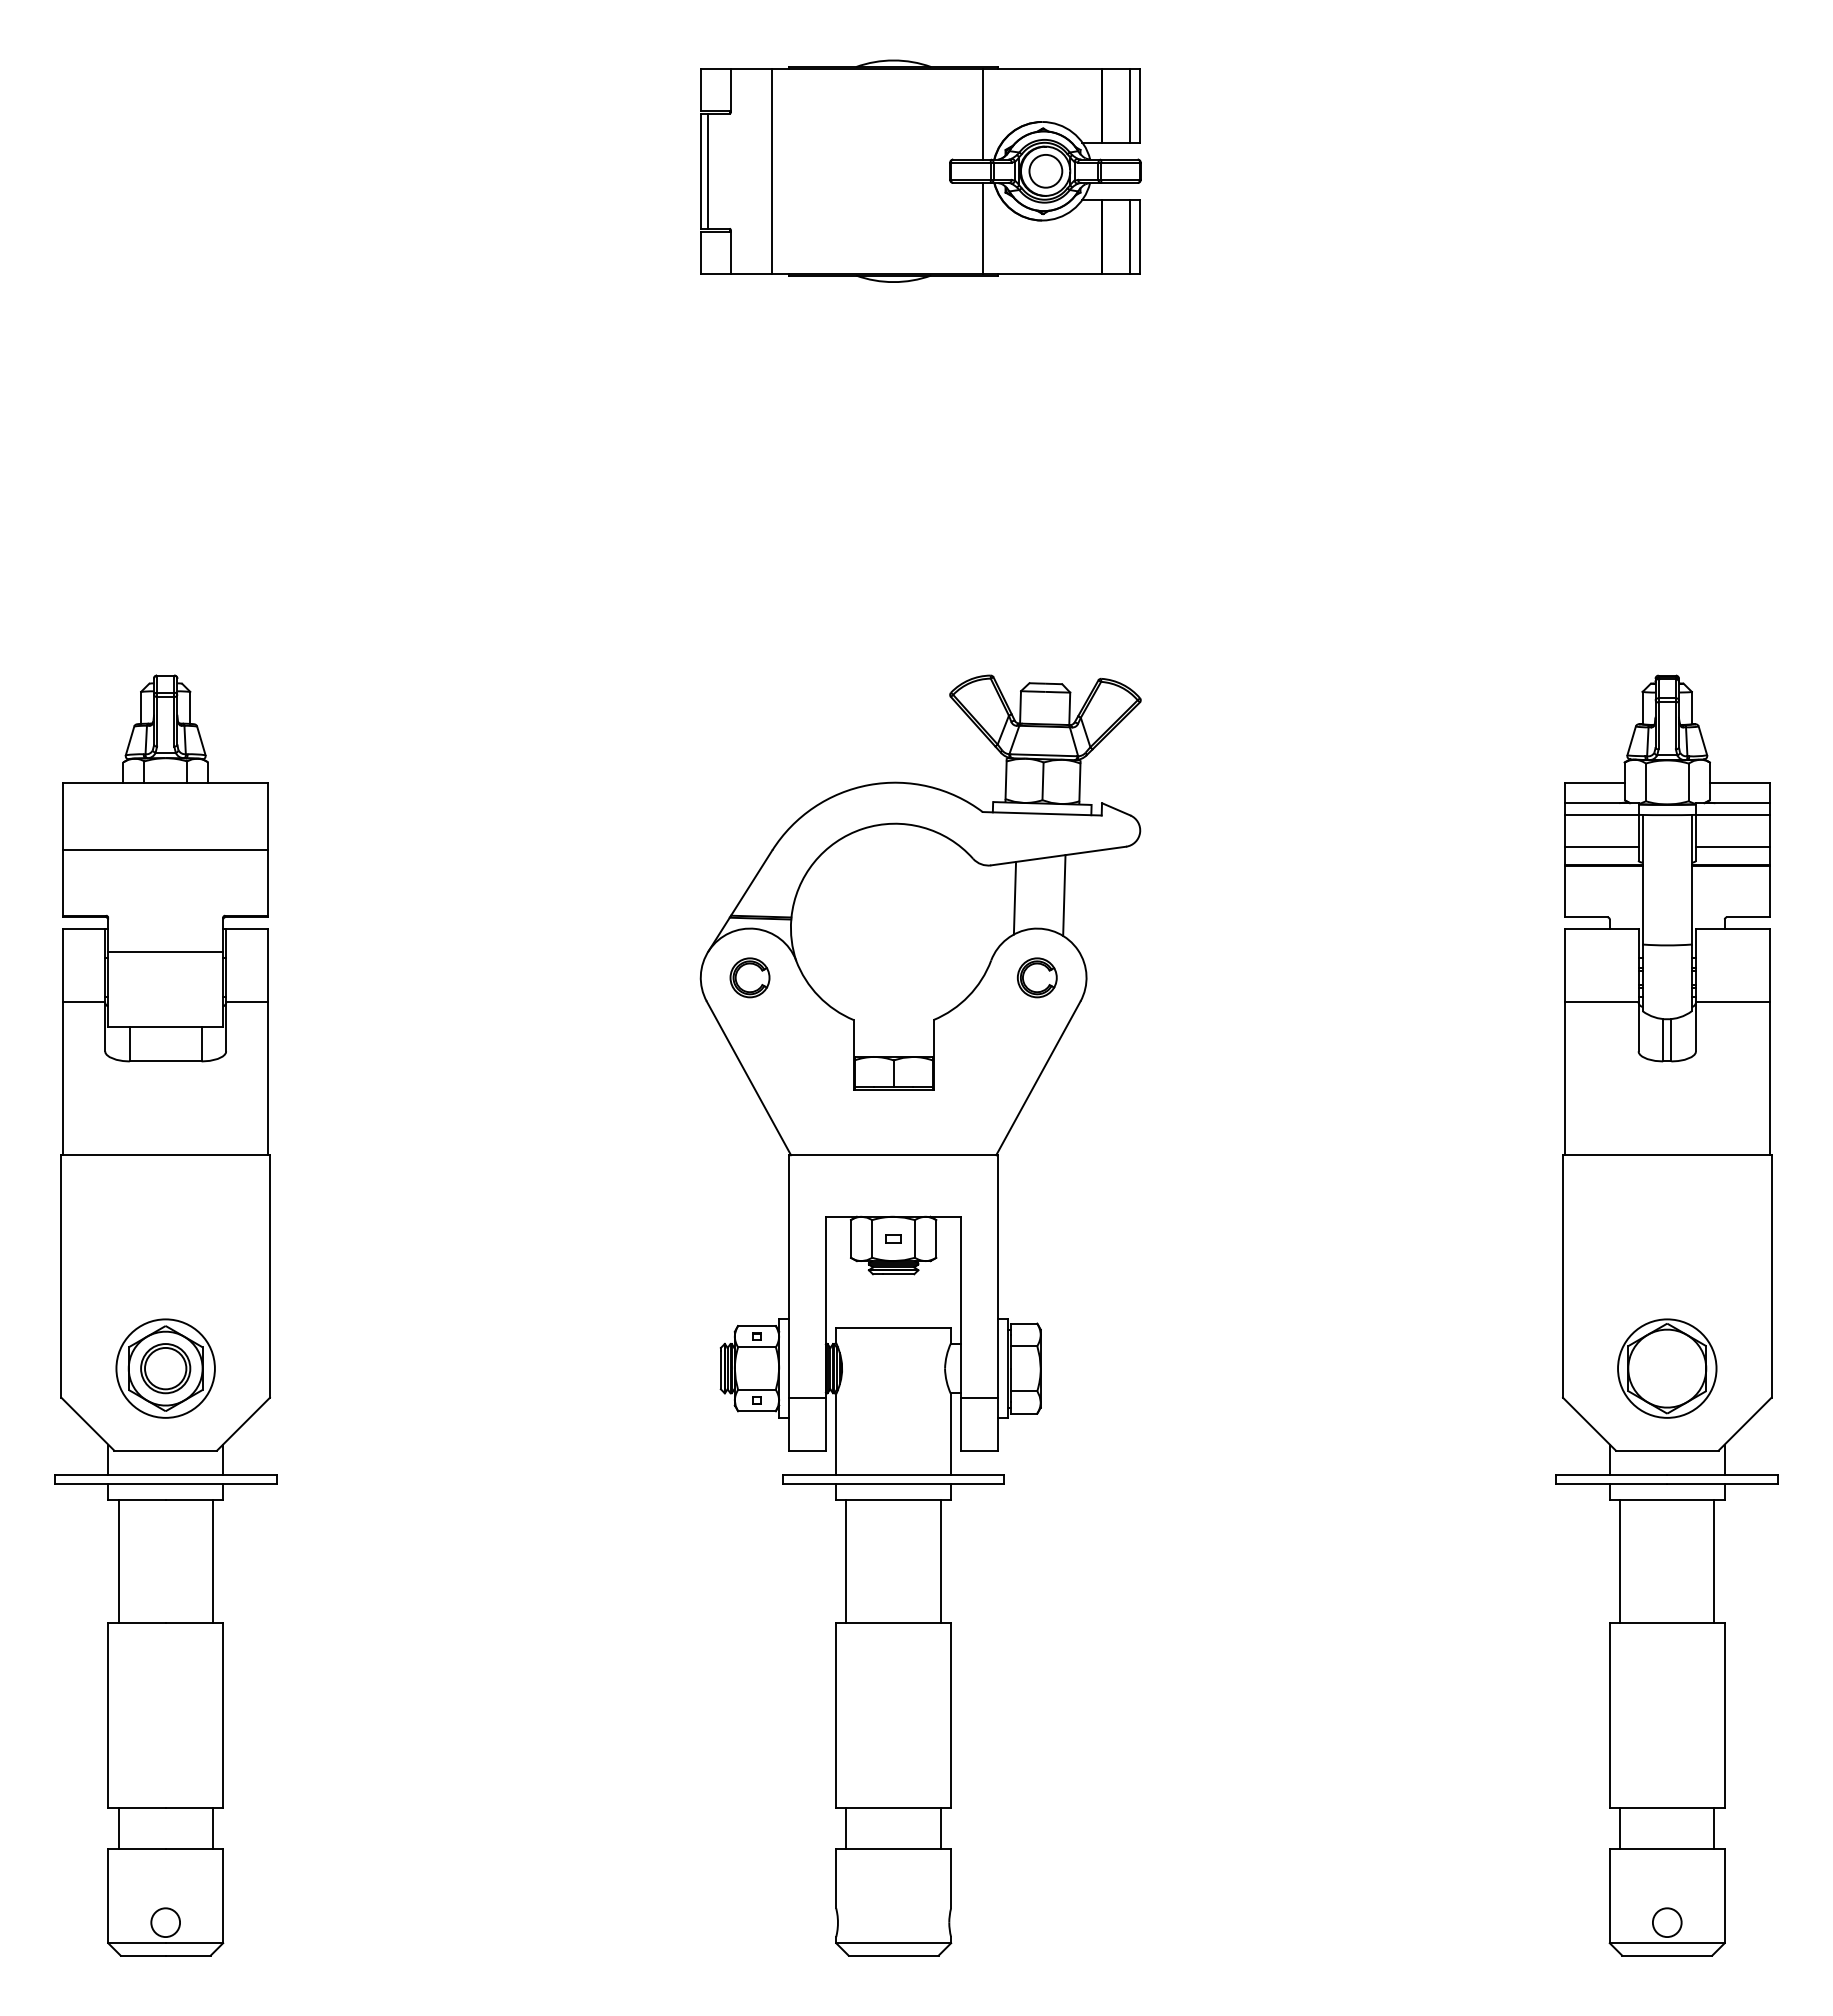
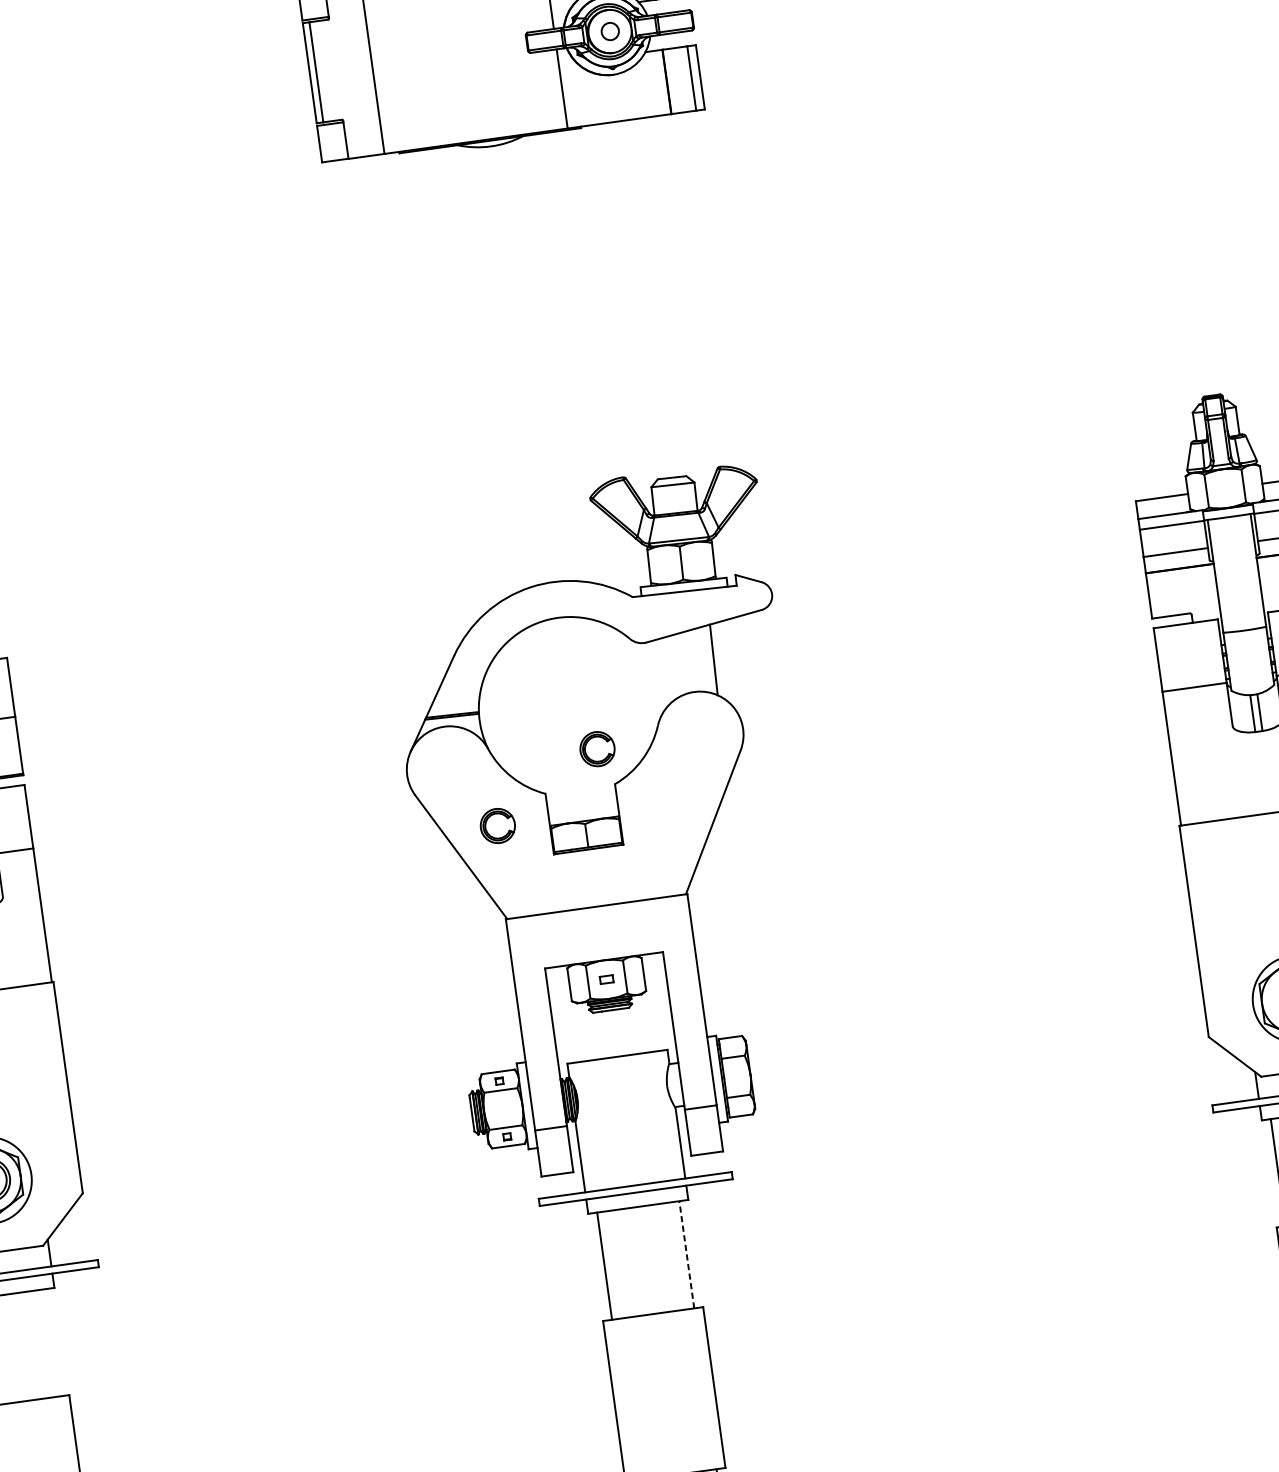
circle: (1045, 170) -> (609, 30), size x0.6
line: (1014, 897) -> (670, 667), removed
part: (749, 977) -> (497, 825), moved
part: (1036, 977) -> (596, 748), moved
line: (212, 1561) -> (52, 1342), removed
line: (940, 1561) -> (686, 1254), solid -> dashed

